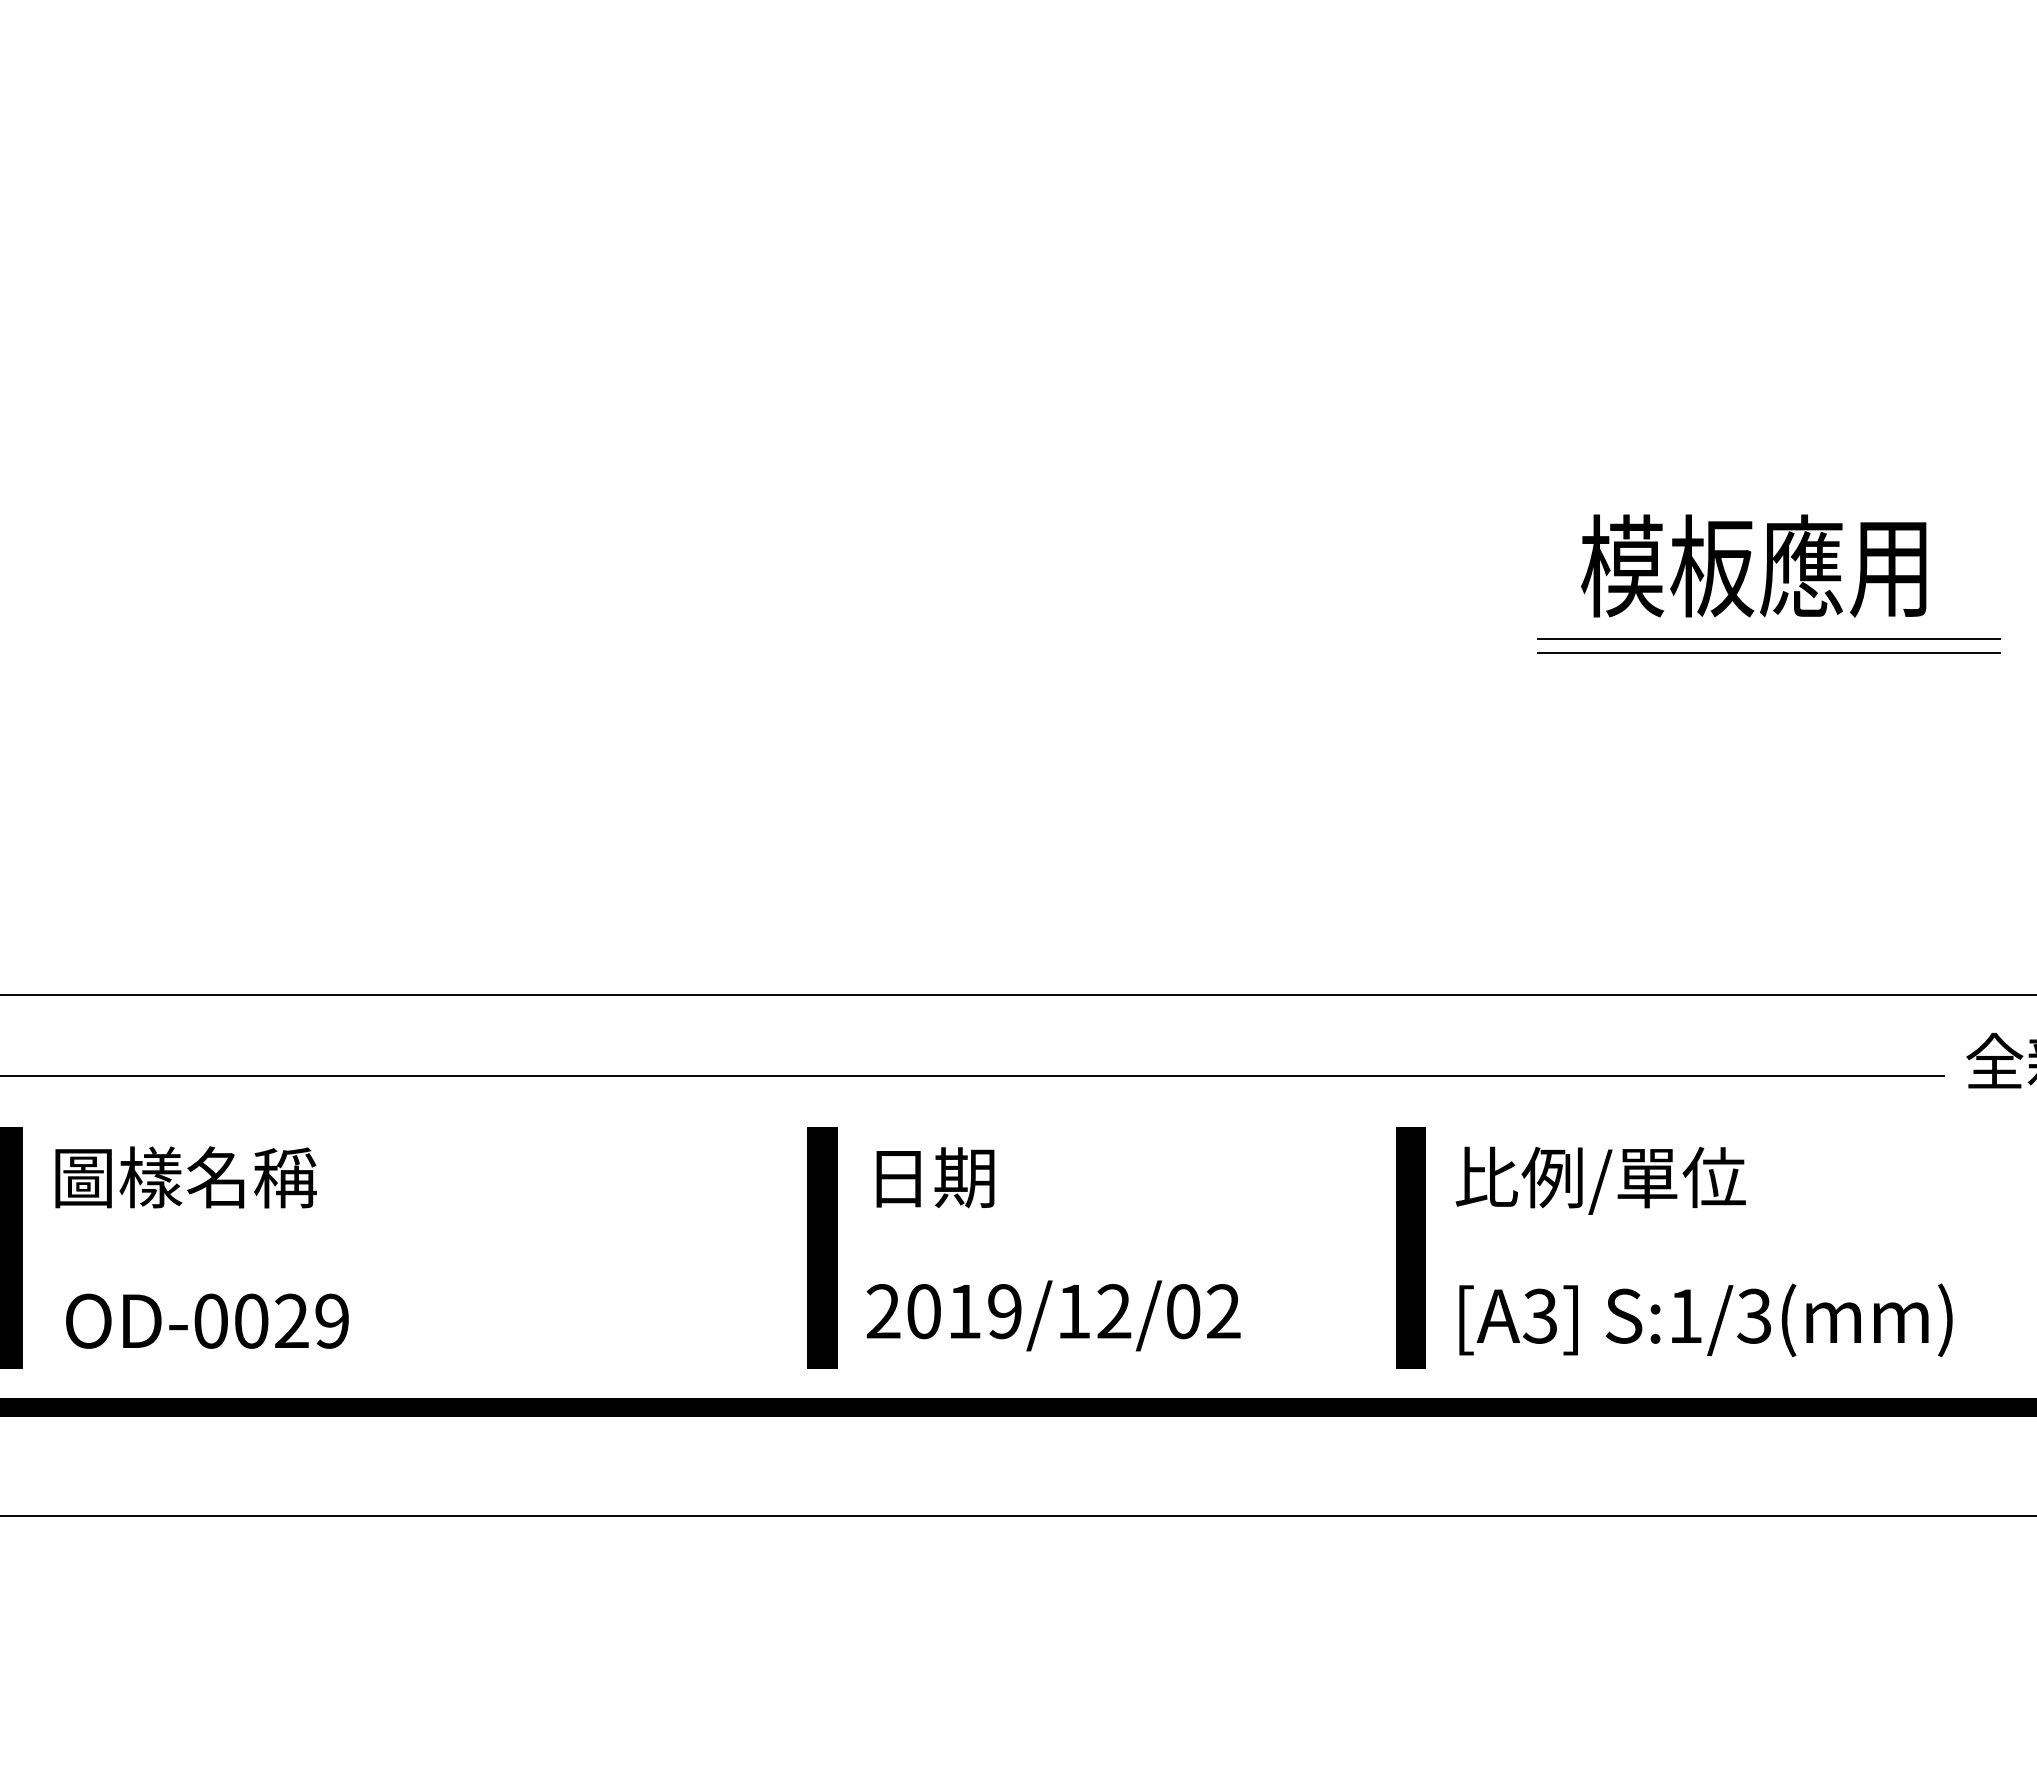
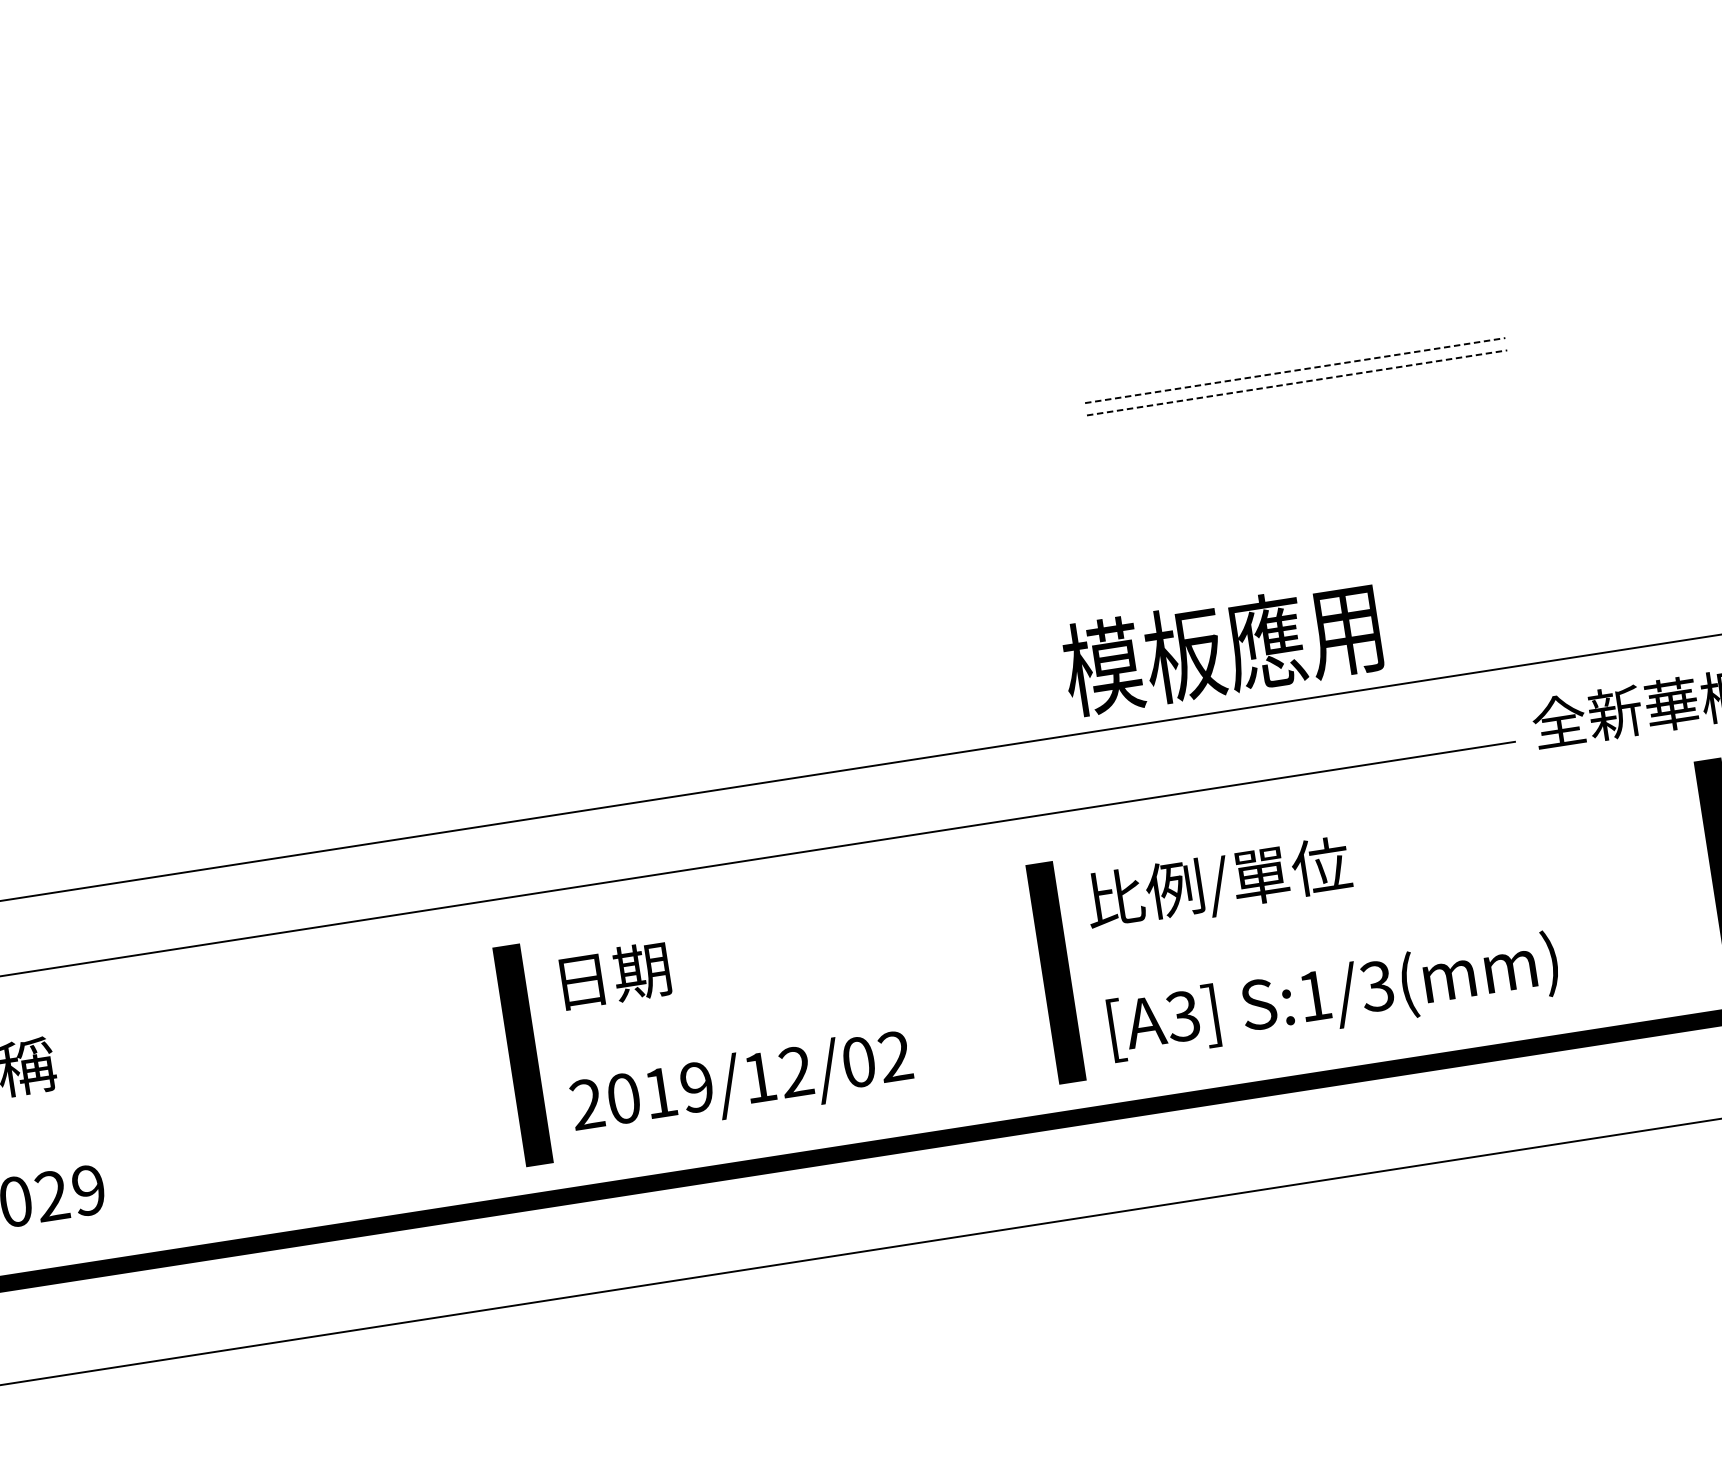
text: (1753, 565) -> (1221, 647), moved
line: (1768, 639) -> (1294, 371), solid -> dashed
line: (1768, 652) -> (1296, 382), solid -> dashed

